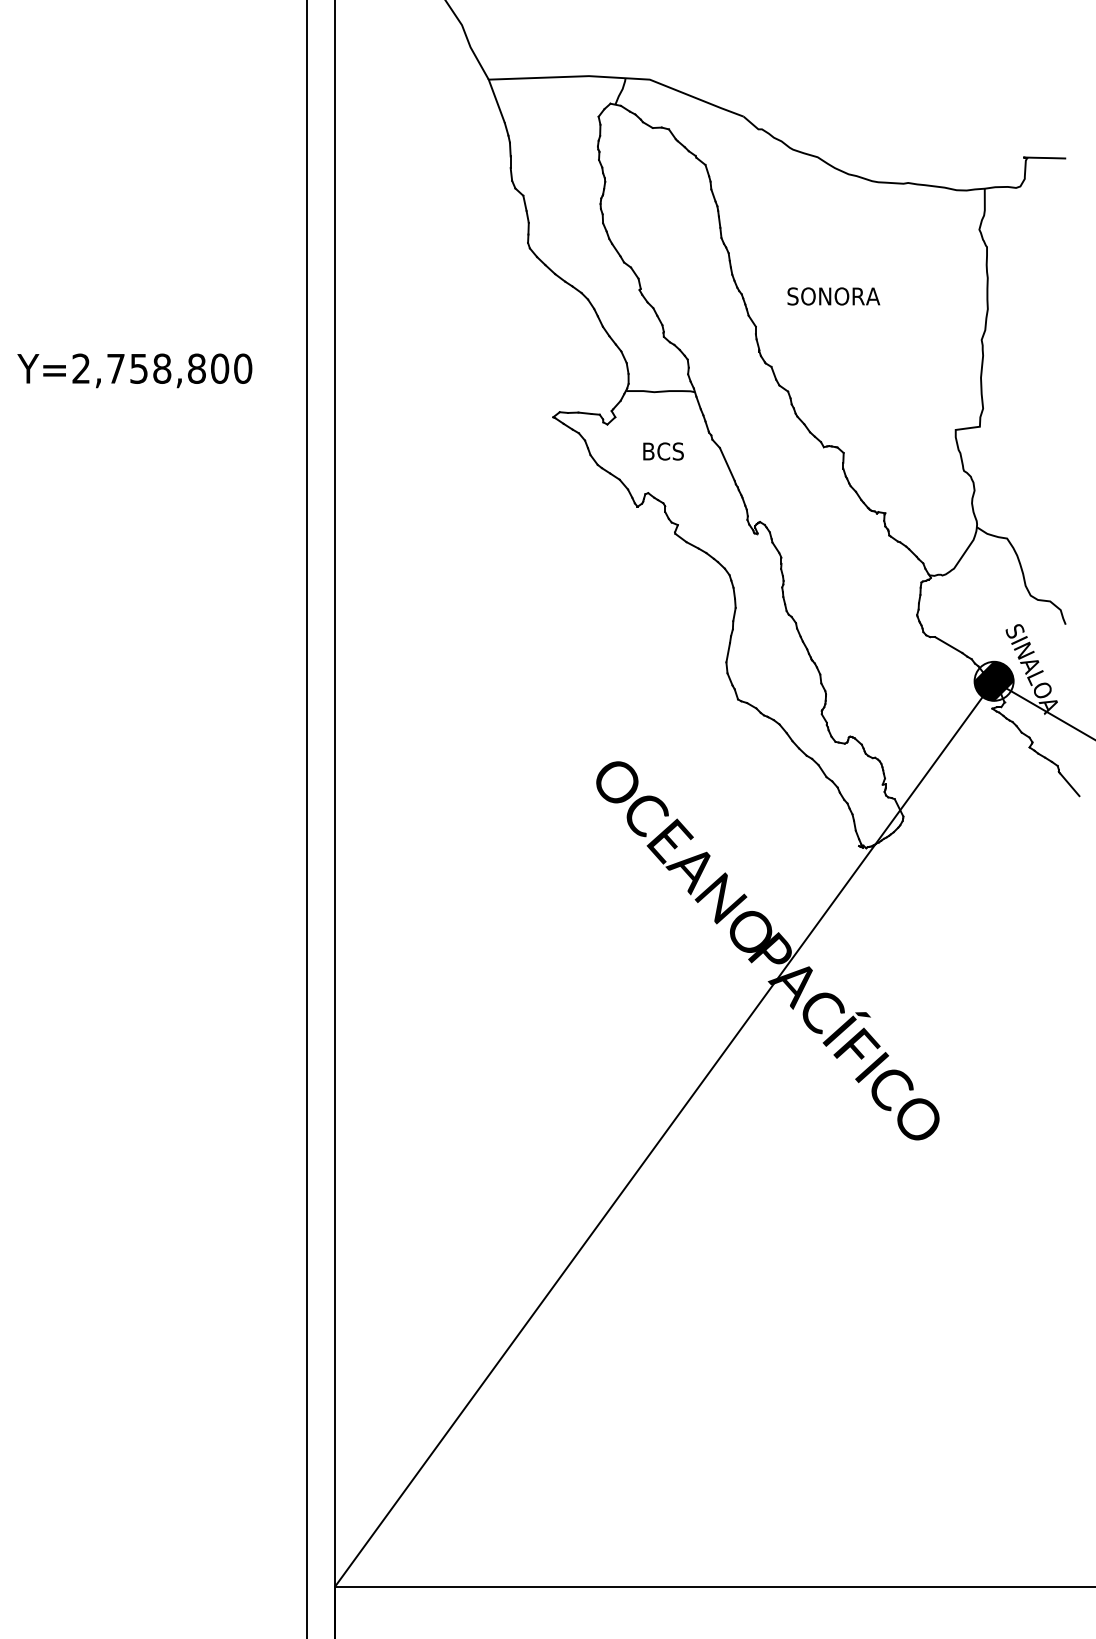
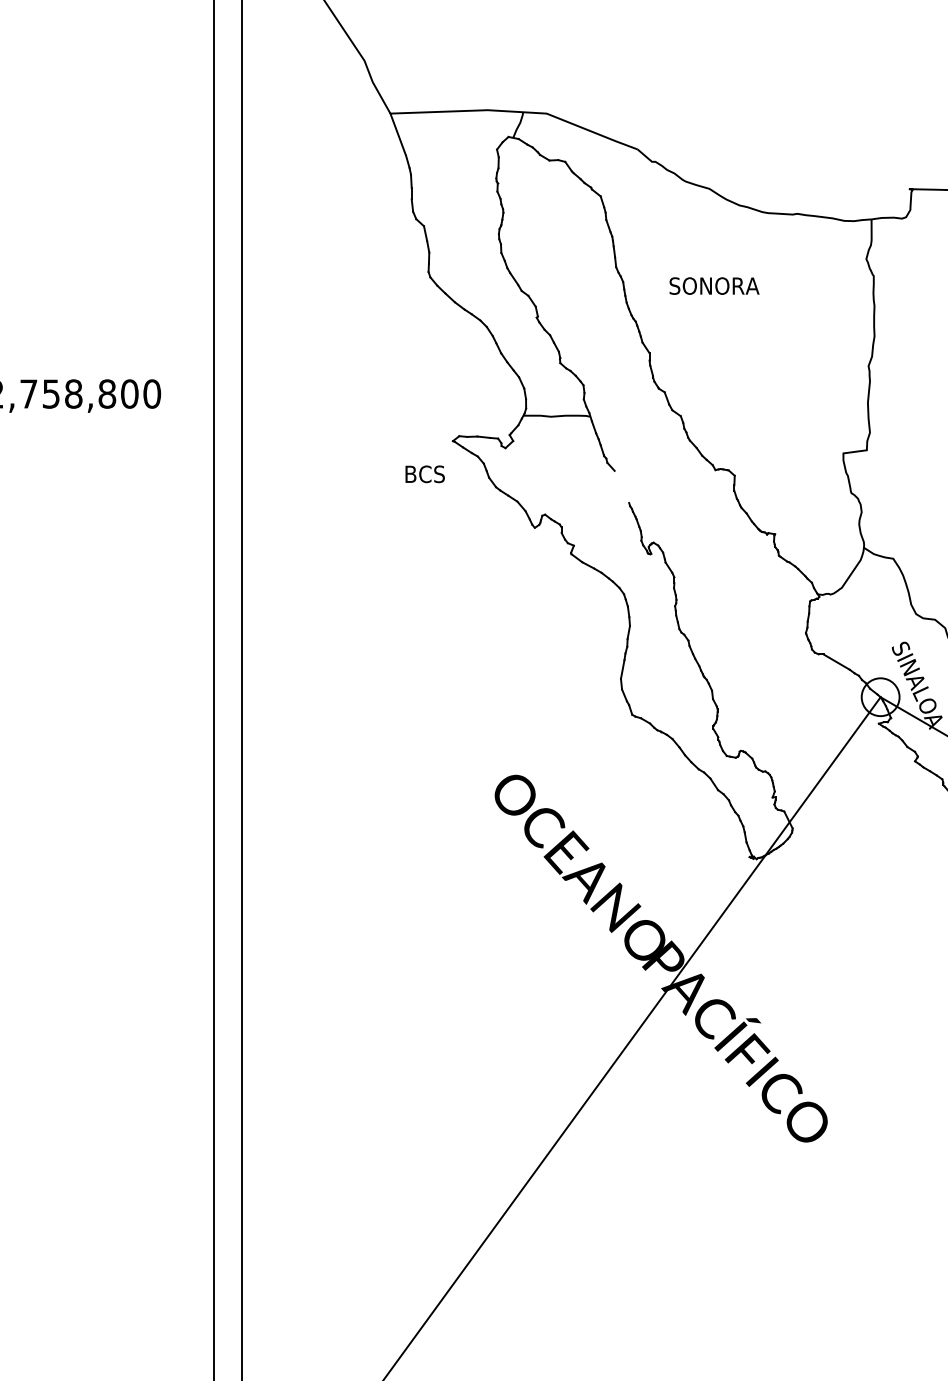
text: (833, 296) -> (714, 286), moved
text: (663, 451) -> (425, 474), moved
line: (726, 464) -> (621, 486), removed
hatch: (993, 680) -> (880, 696), removed

